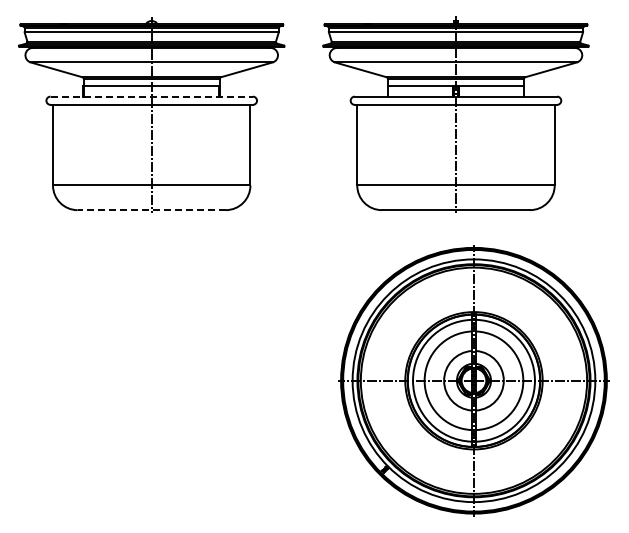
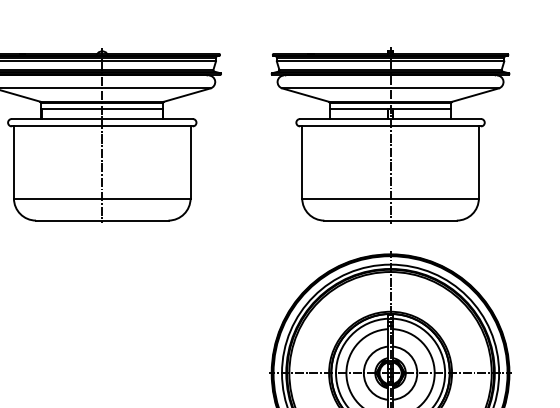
line: (152, 96) -> (102, 118), dashed -> solid
part: (455, 114) -> (390, 135), moved
line: (151, 210) -> (102, 220), dashed -> solid

